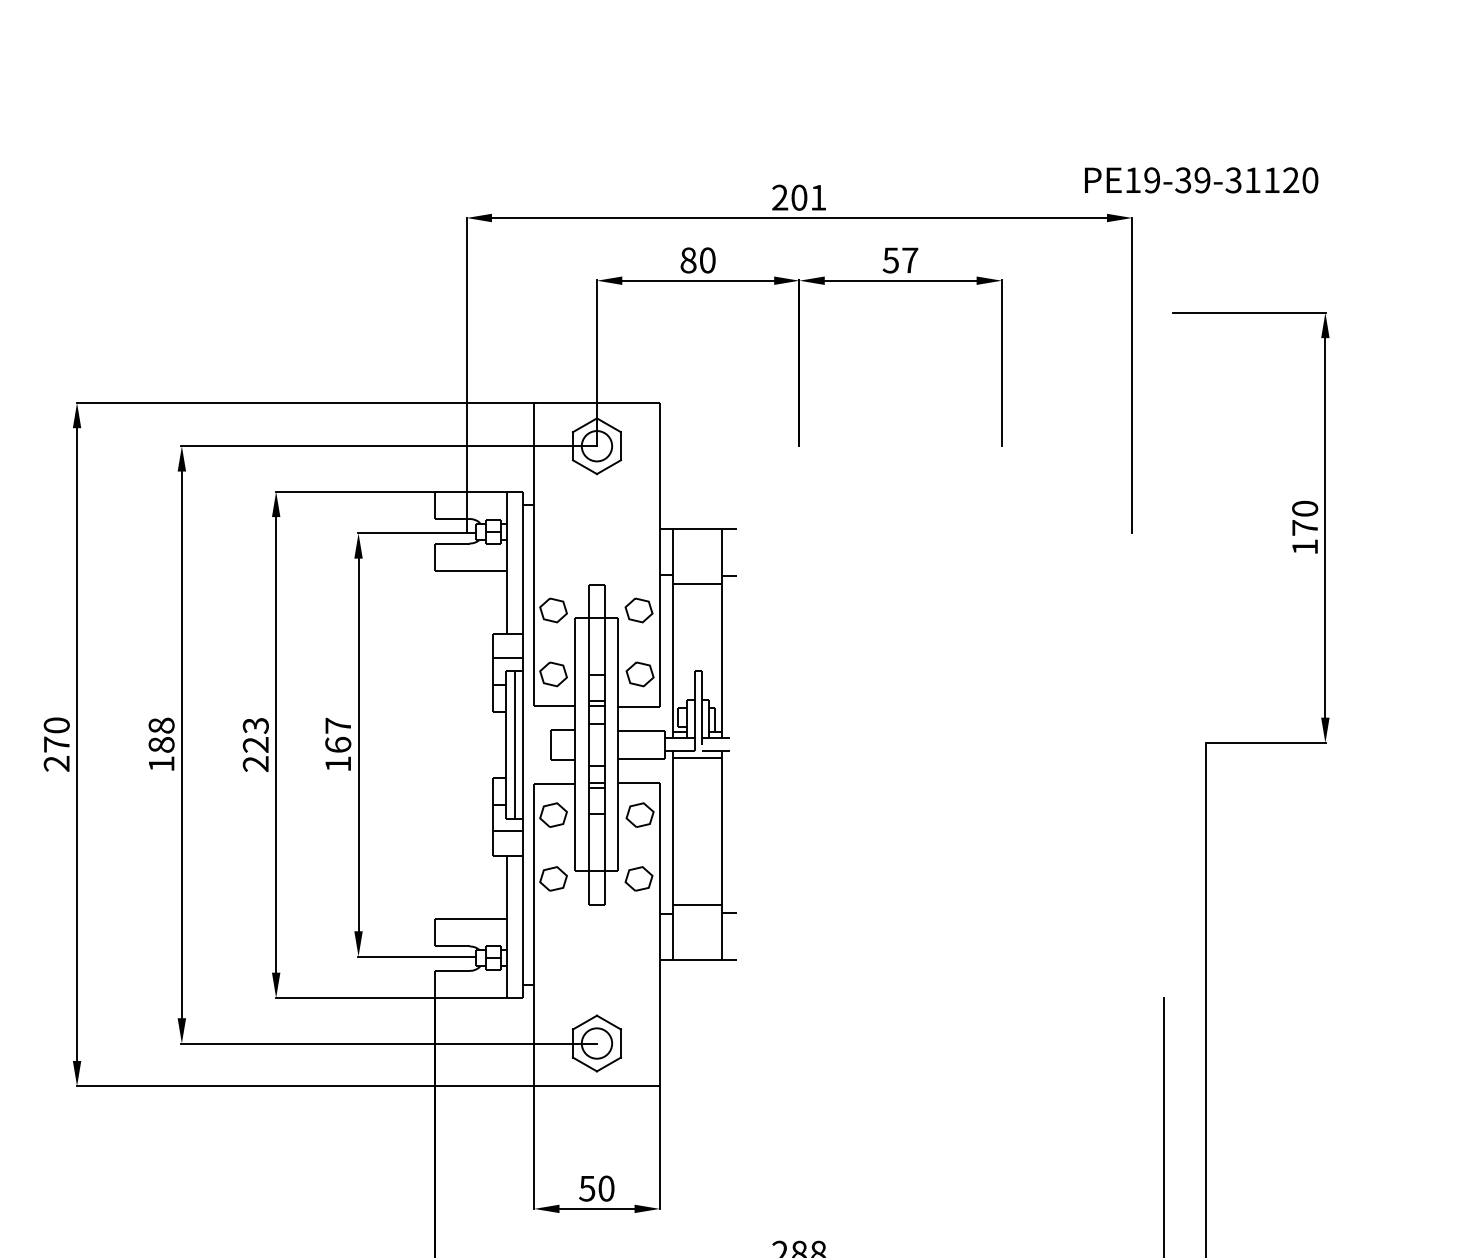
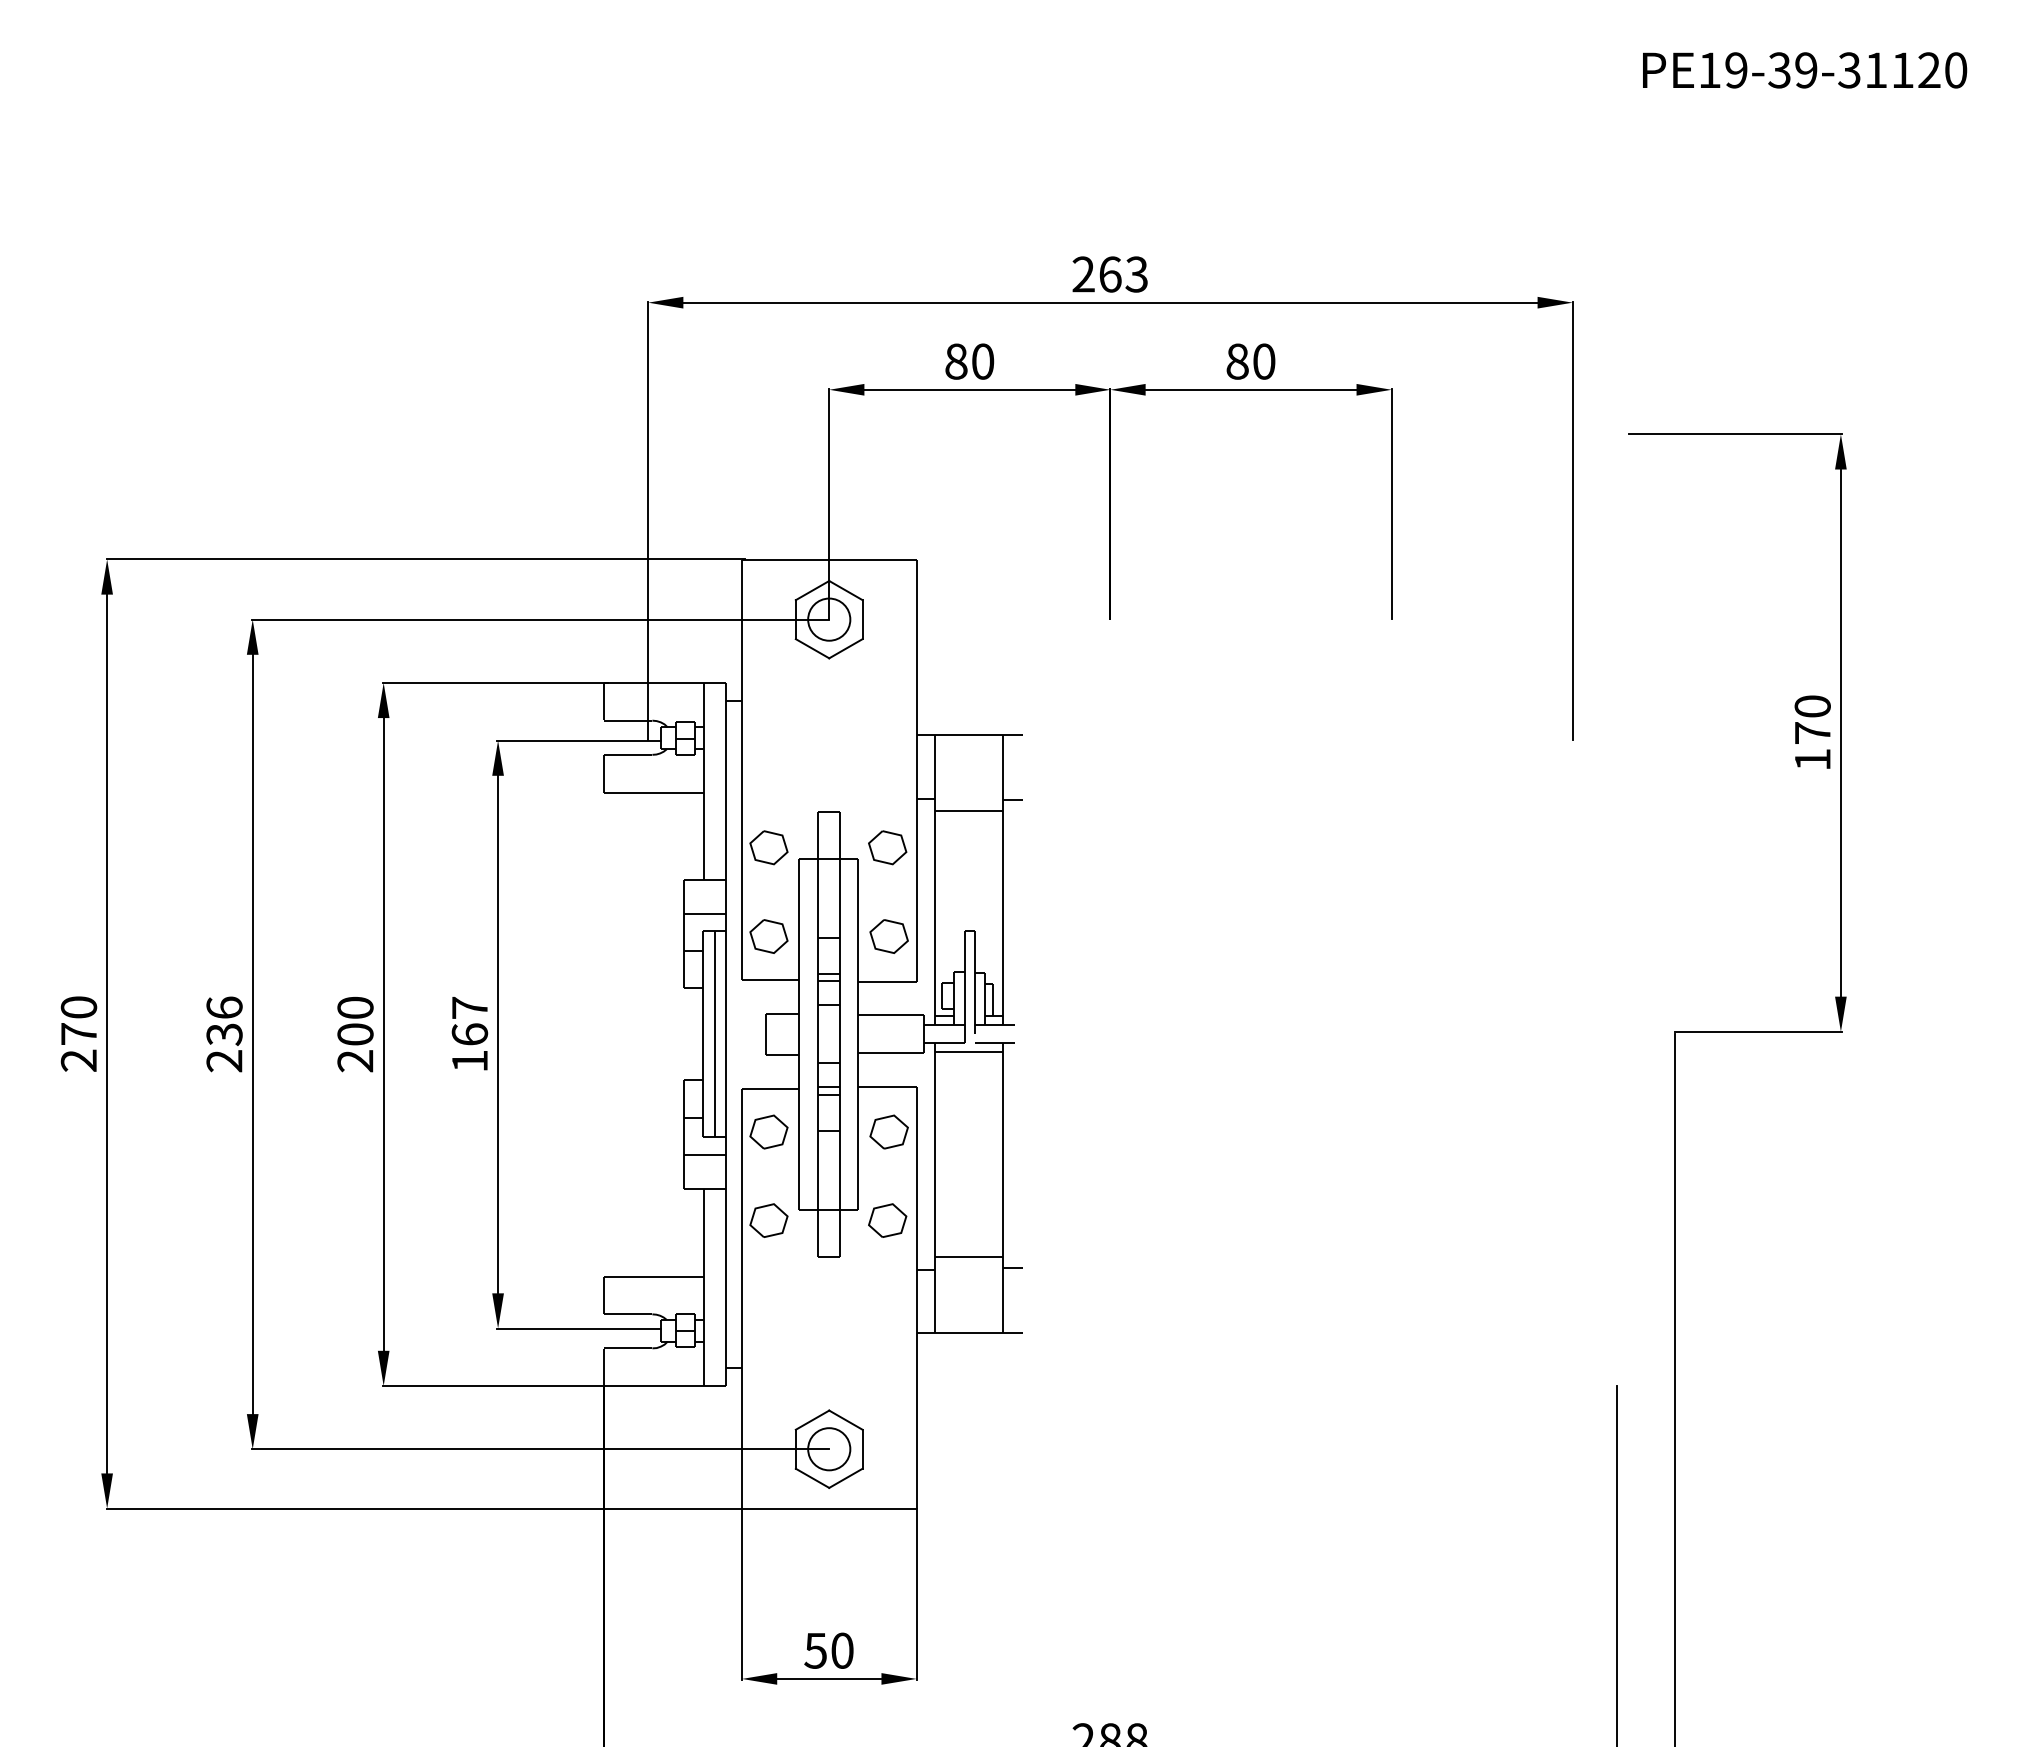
text: (1201, 180) -> (1805, 70), moved
text: (808, 197) -> (1123, 274), 201 -> 263
text: (900, 260) -> (1250, 361), 57 -> 80
text: (255, 734) -> (355, 1020), 223 -> 200
text: (161, 744) -> (224, 1034), 188 -> 236

